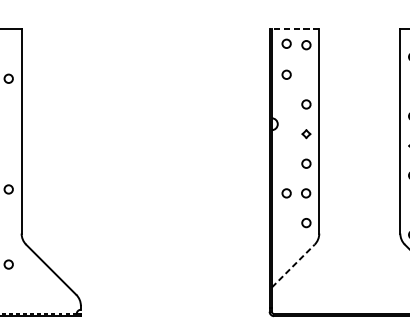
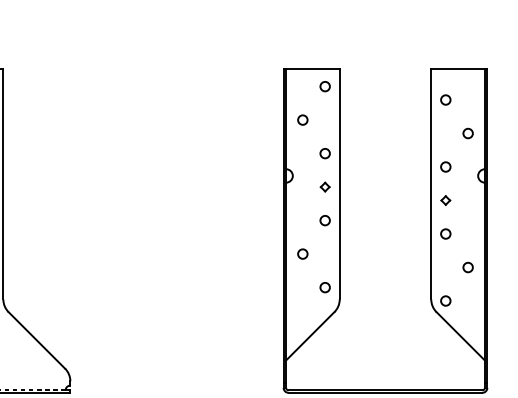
line: (294, 29) -> (311, 68), dashed -> solid
circle: (286, 43) -> (302, 84), removed
circle: (305, 192) -> (324, 253), removed
line: (293, 265) -> (310, 335), dashed -> solid

